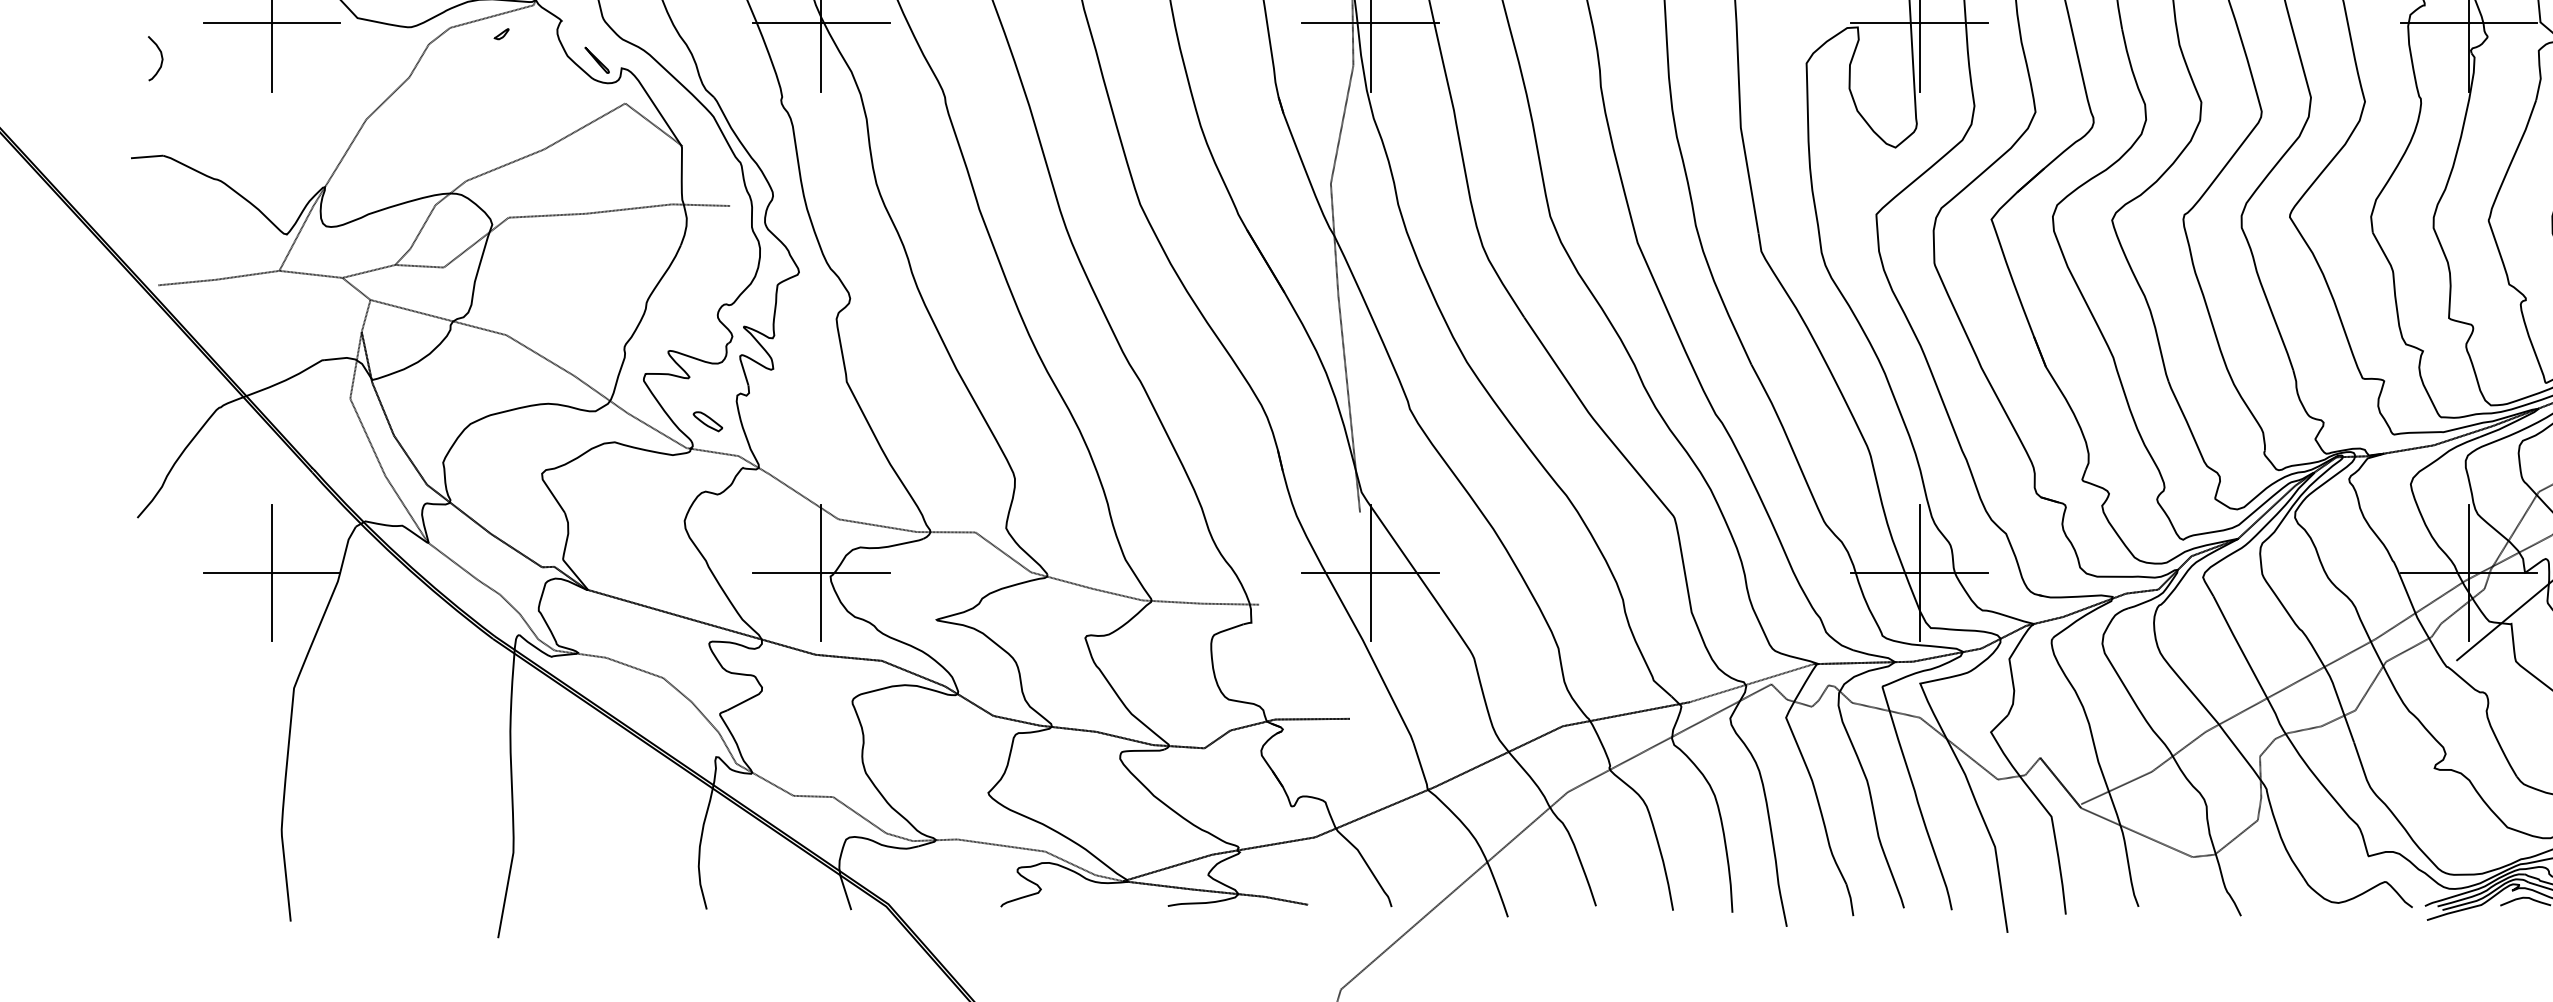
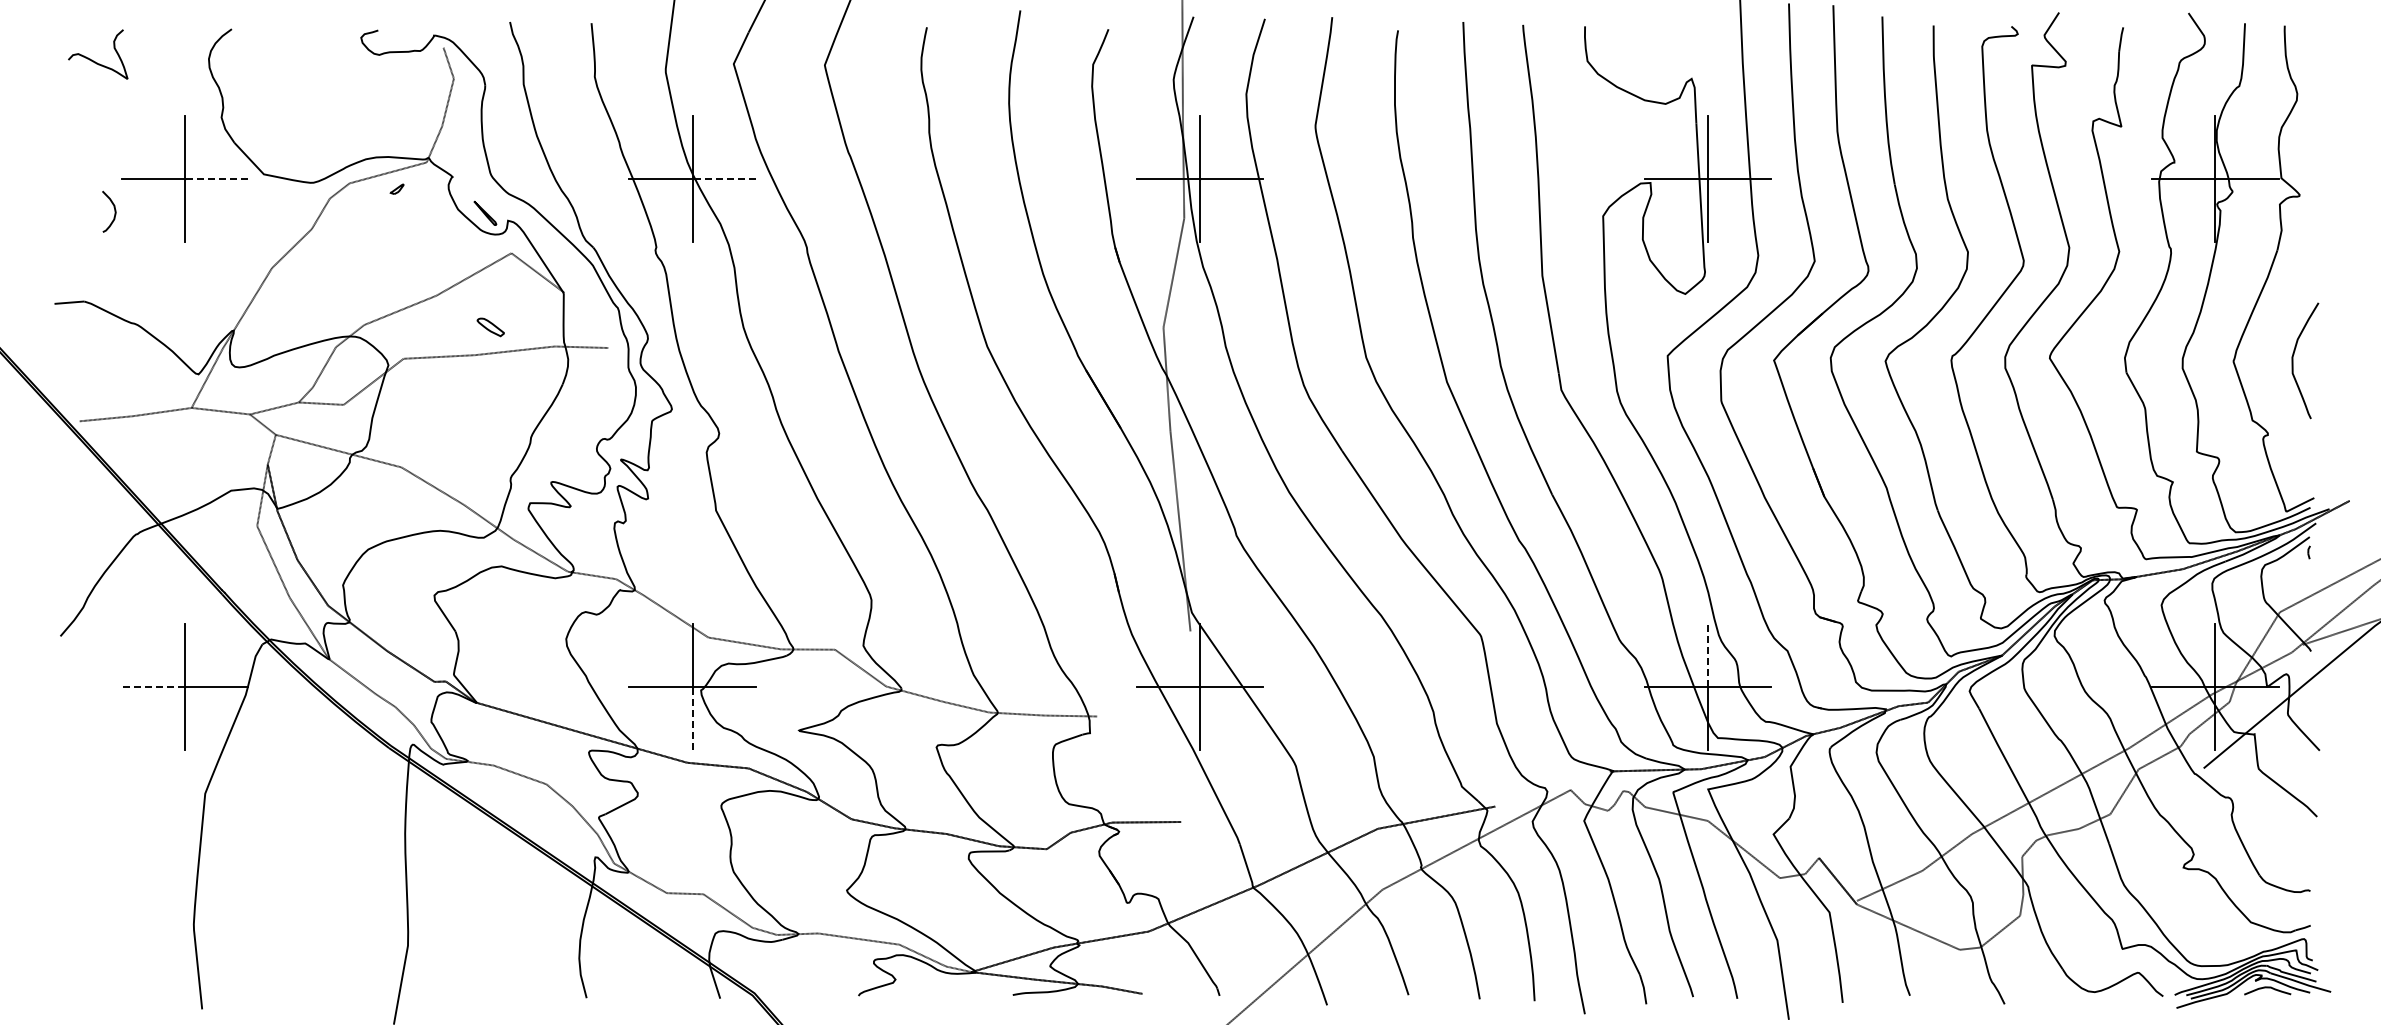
line: (306, 23) -> (216, 179), solid -> dashed
line: (855, 23) -> (724, 179), solid -> dashed
curve: (161, 58) -> (114, 211), moved
part: (707, 421) -> (490, 327), moved
line: (1919, 537) -> (1707, 654), solid -> dashed
line: (238, 572) -> (153, 686), solid -> dashed
line: (821, 605) -> (692, 717), solid -> dashed
line: (1751, 682) -> (1552, 788), removed

